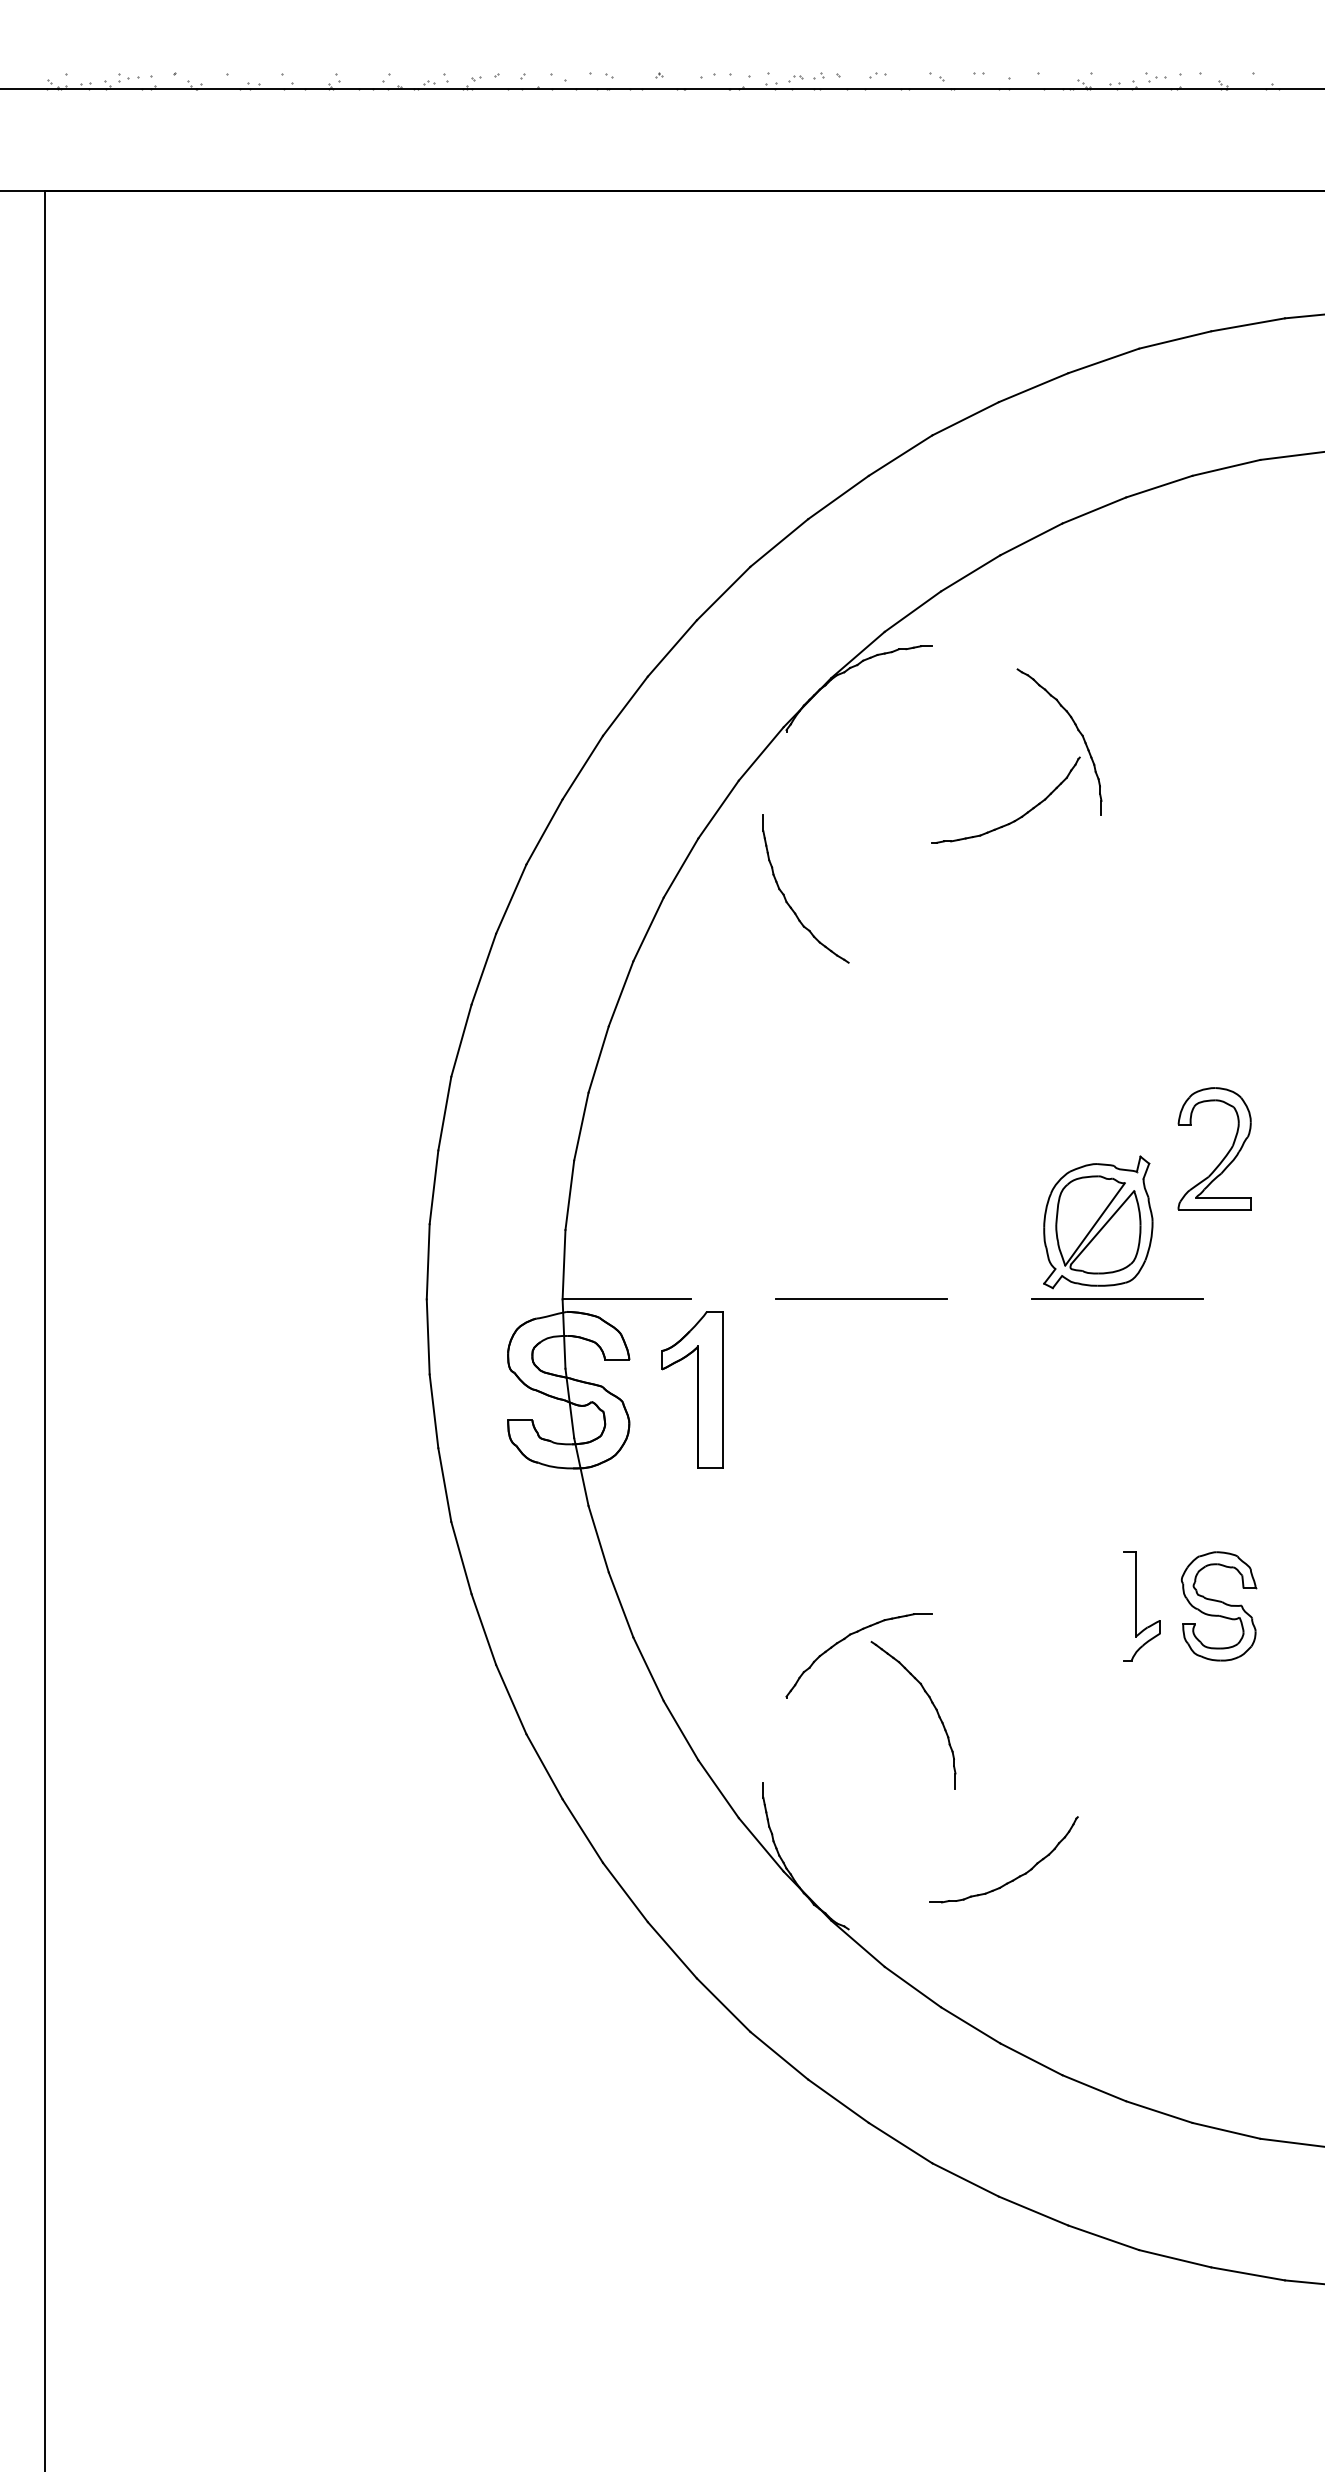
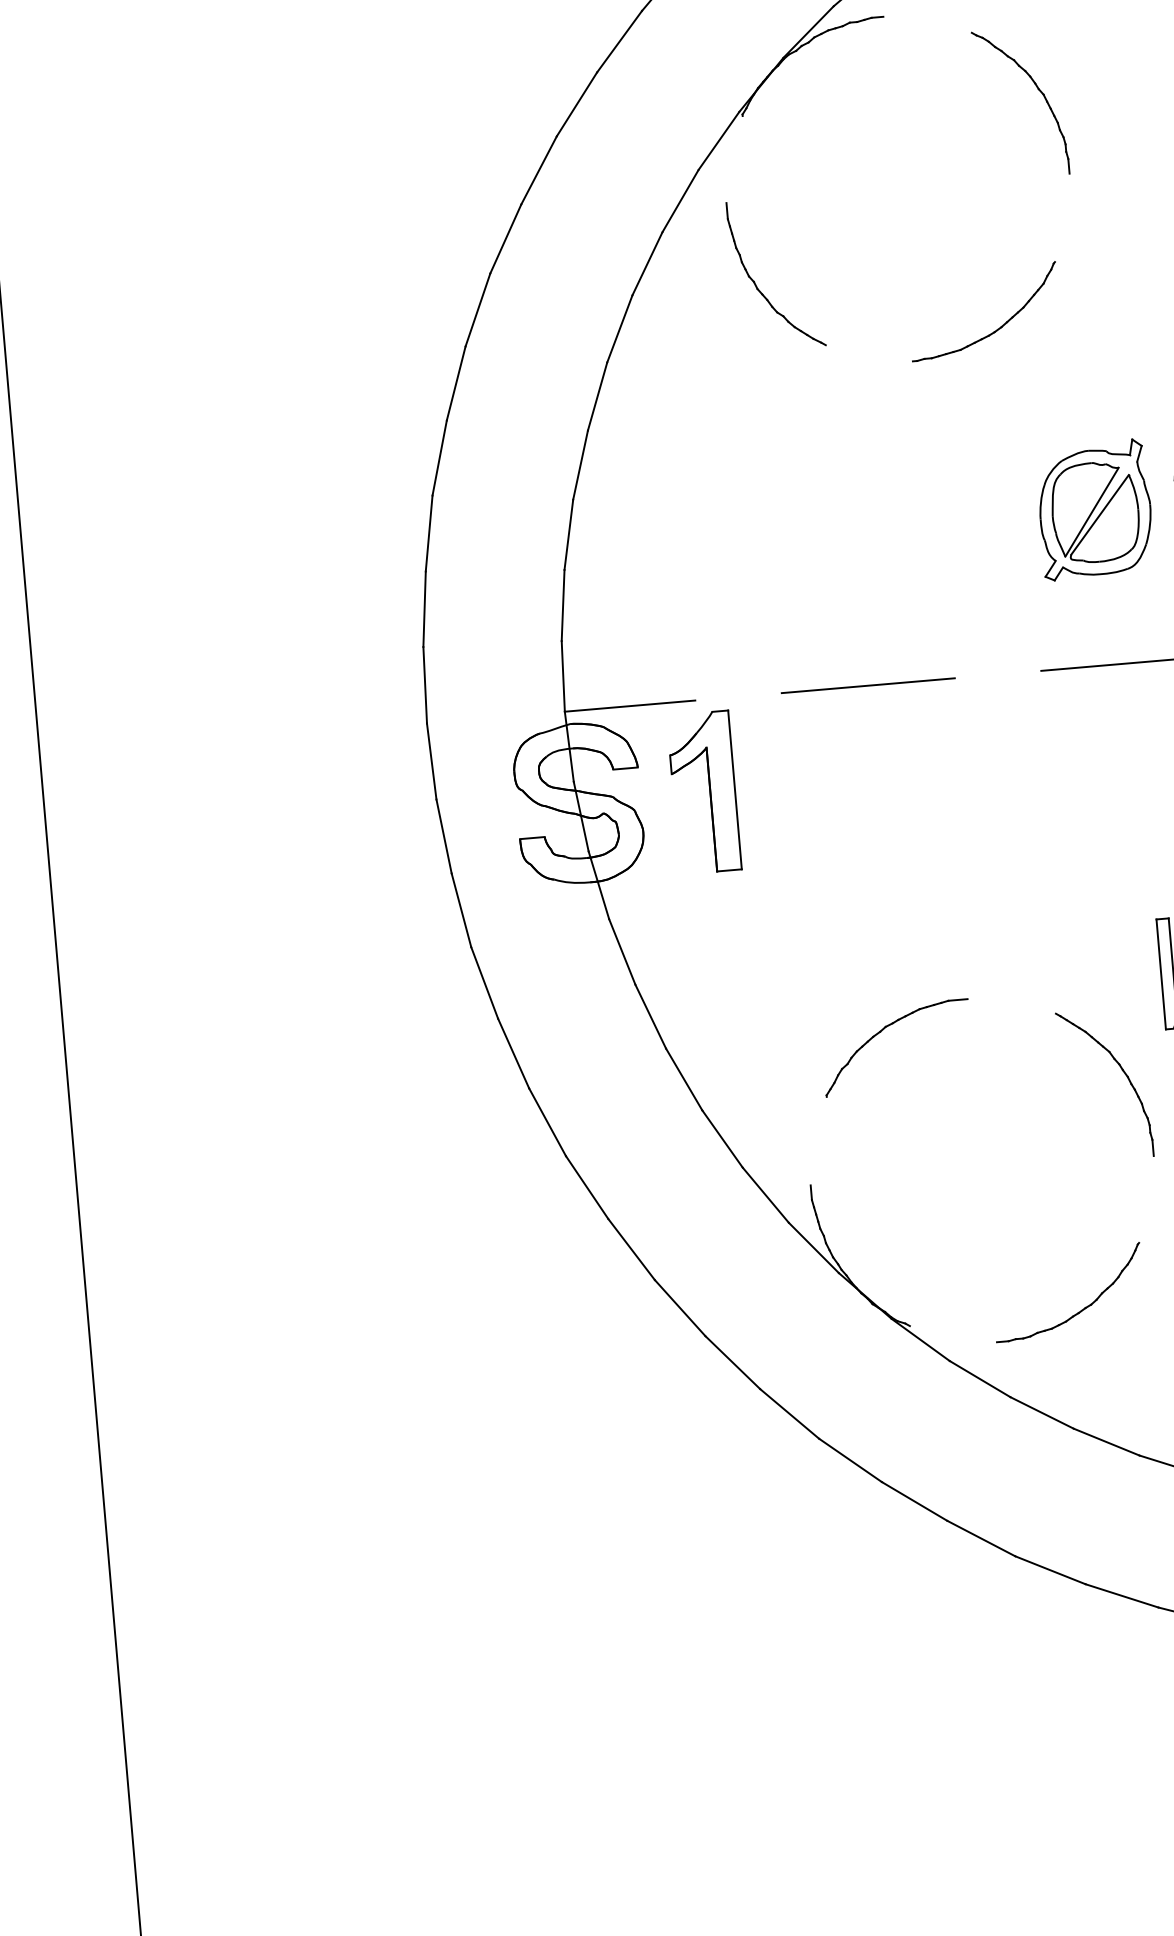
part: (1018, 817) -> (997, 328), moved
part: (1098, 1222) -> (1095, 509), moved
line: (1123, 1606) -> (1160, 974), added
part: (931, 1703) -> (1121, 1070), moved
part: (1012, 1879) -> (1078, 1311), moved

